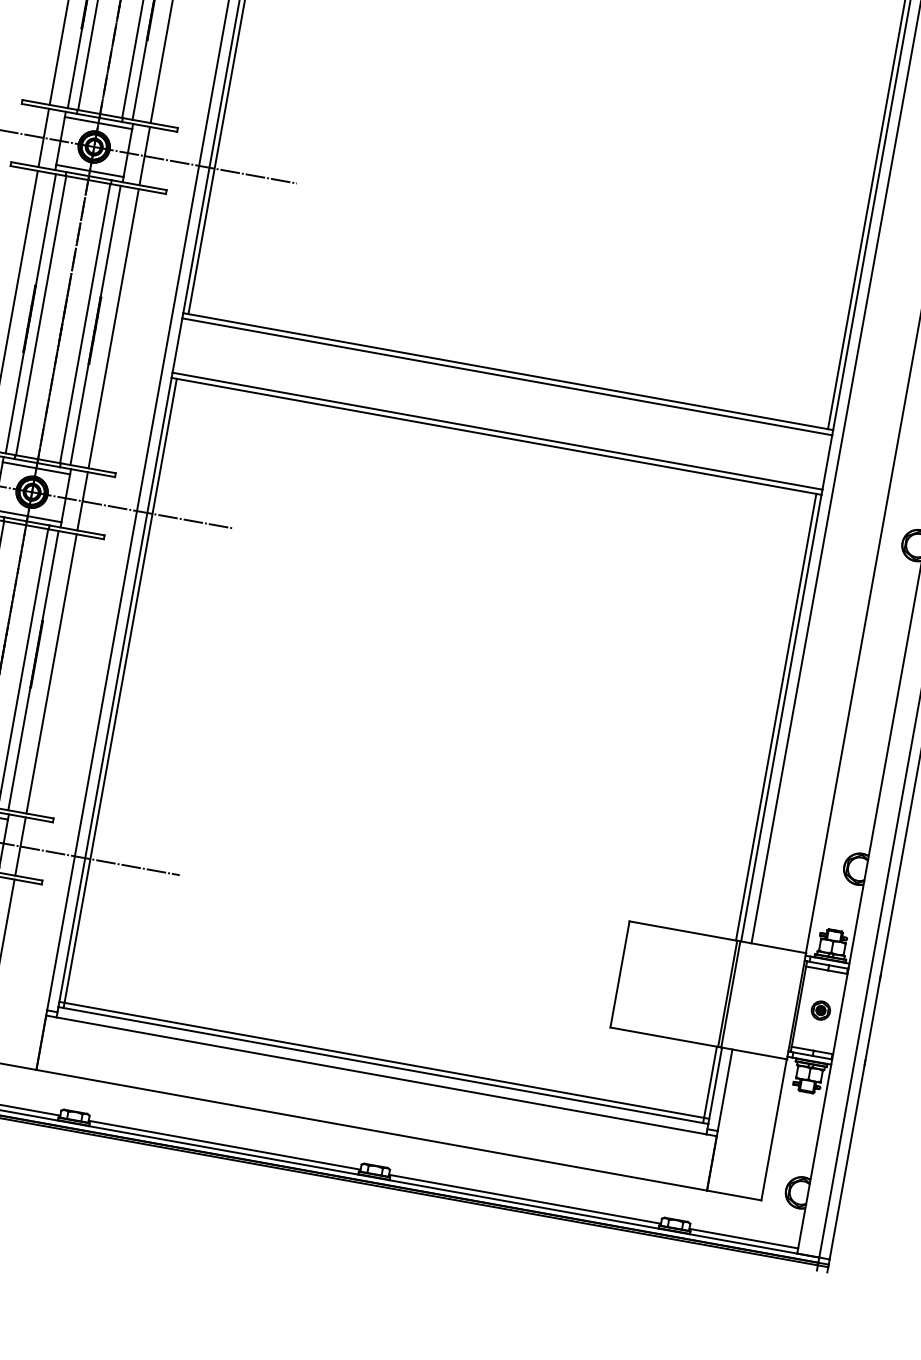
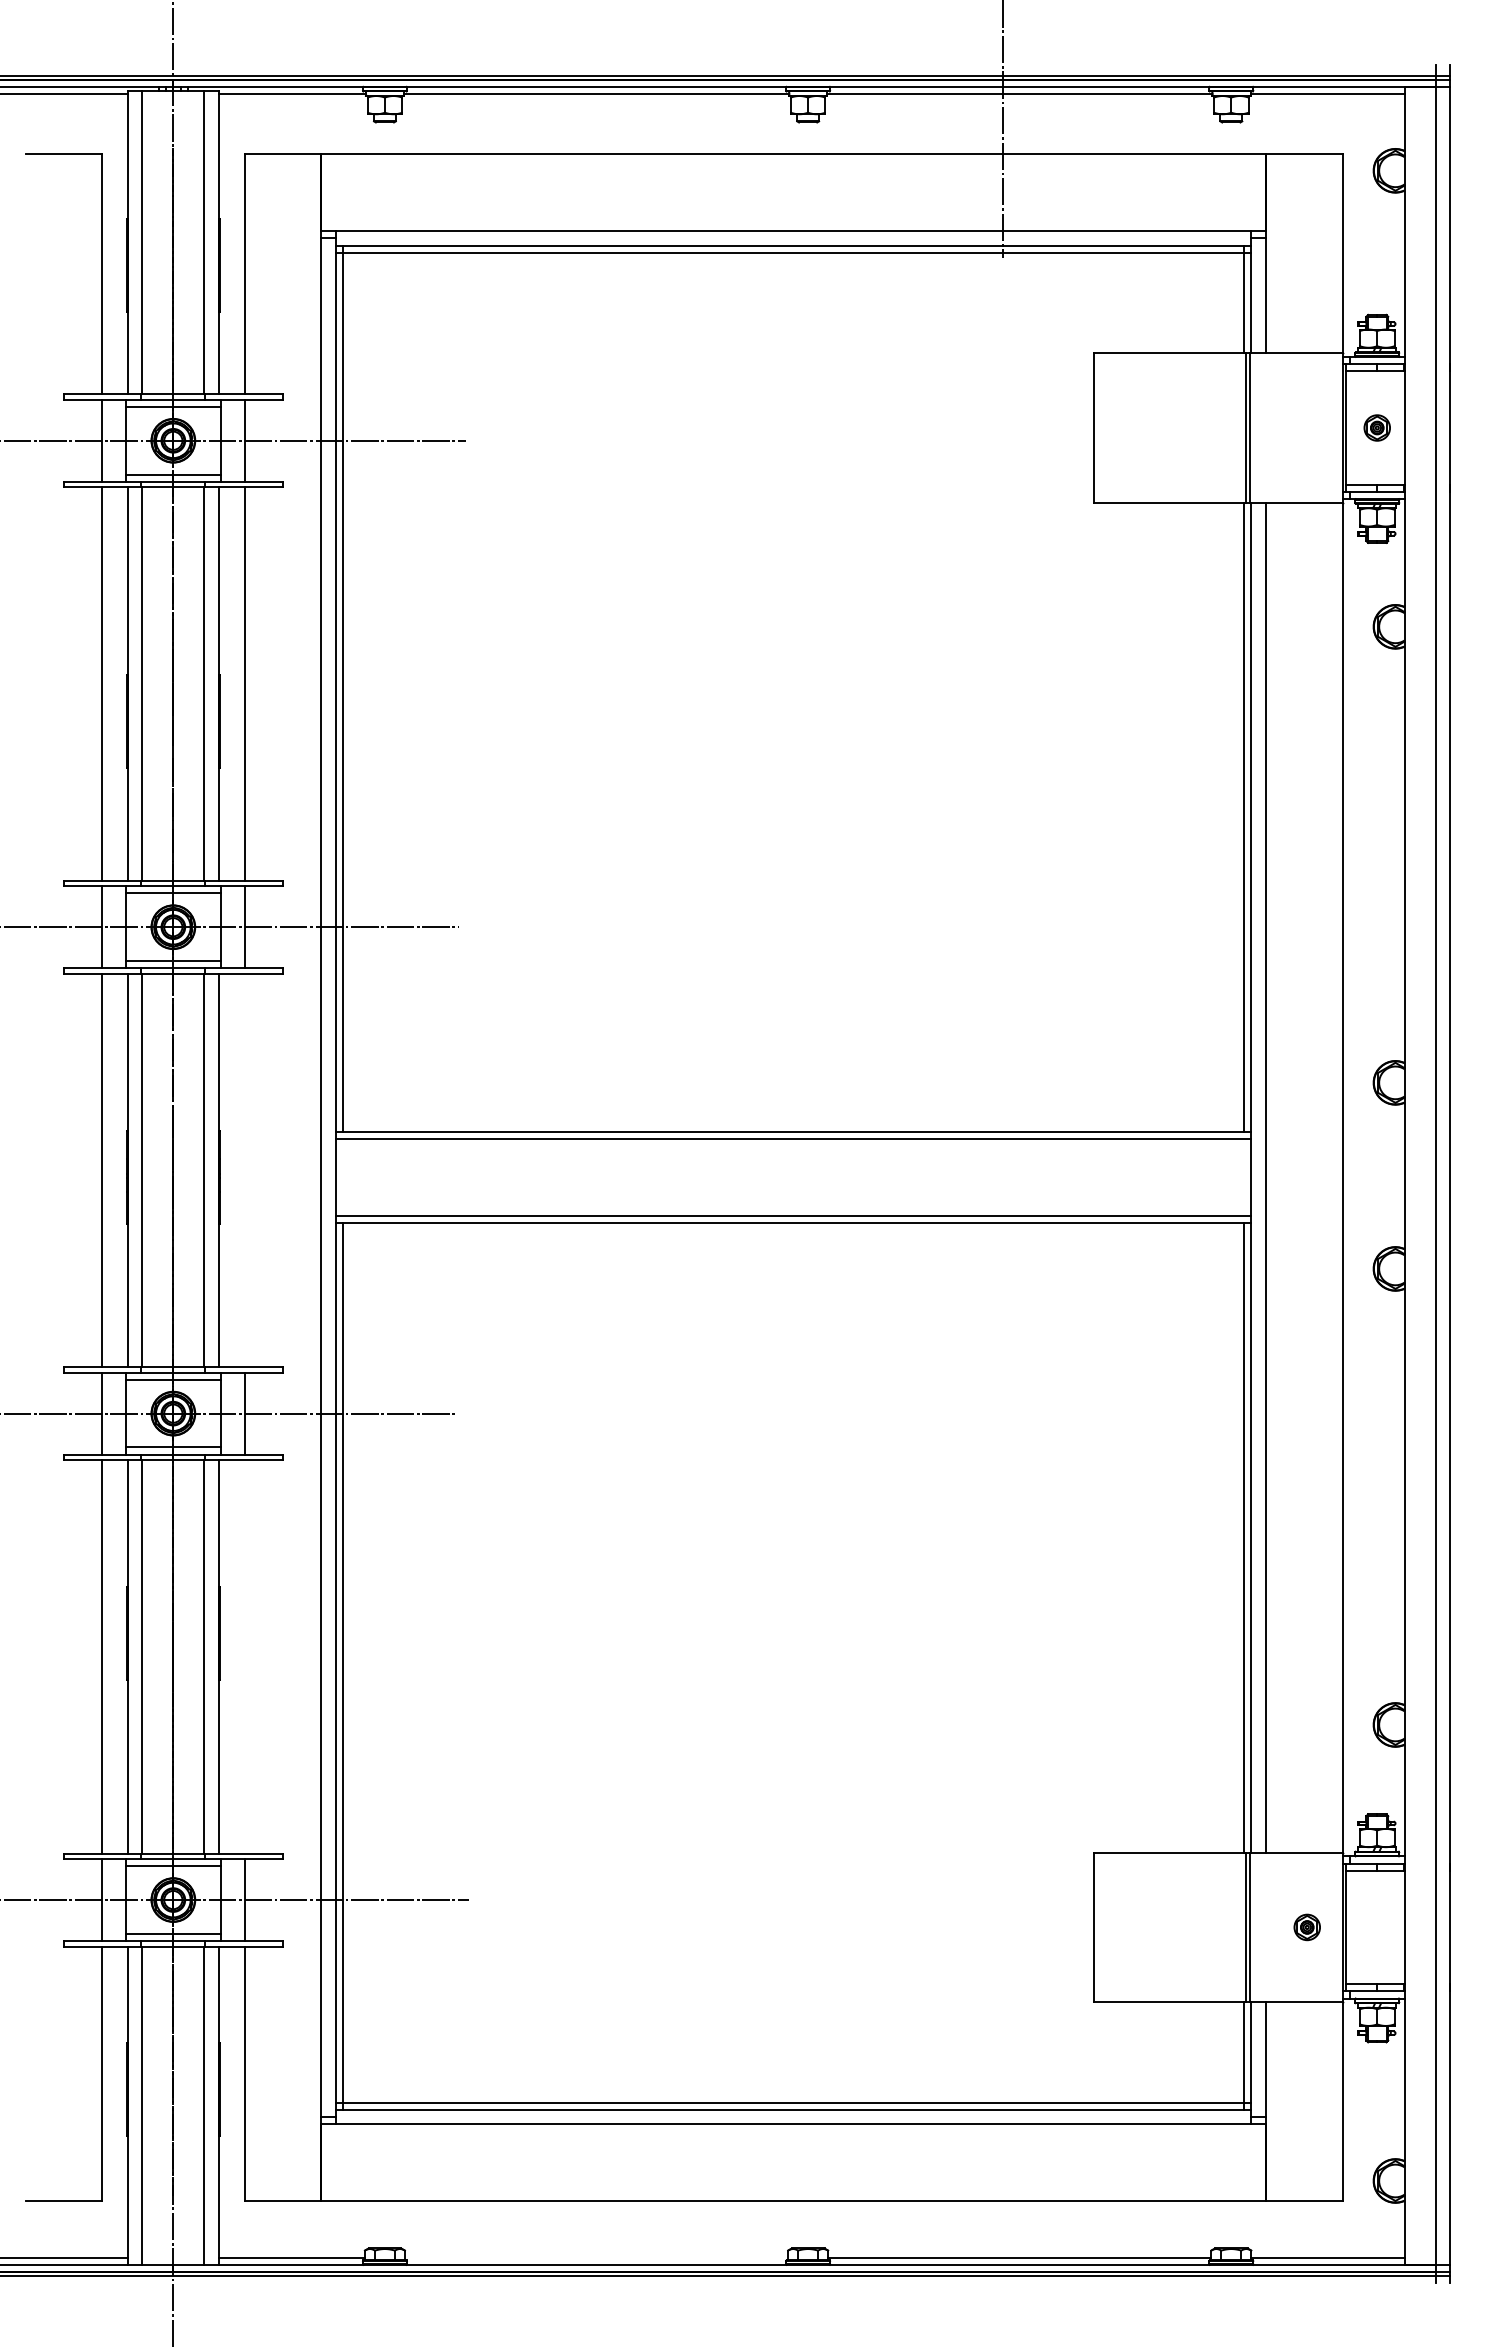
line: (113, 328) -> (244, 1170), removed
line: (51, 673) -> (244, 1656), removed
part: (820, 1010) -> (1306, 1927), moved
line: (224, 1145) -> (596, 2257), removed

